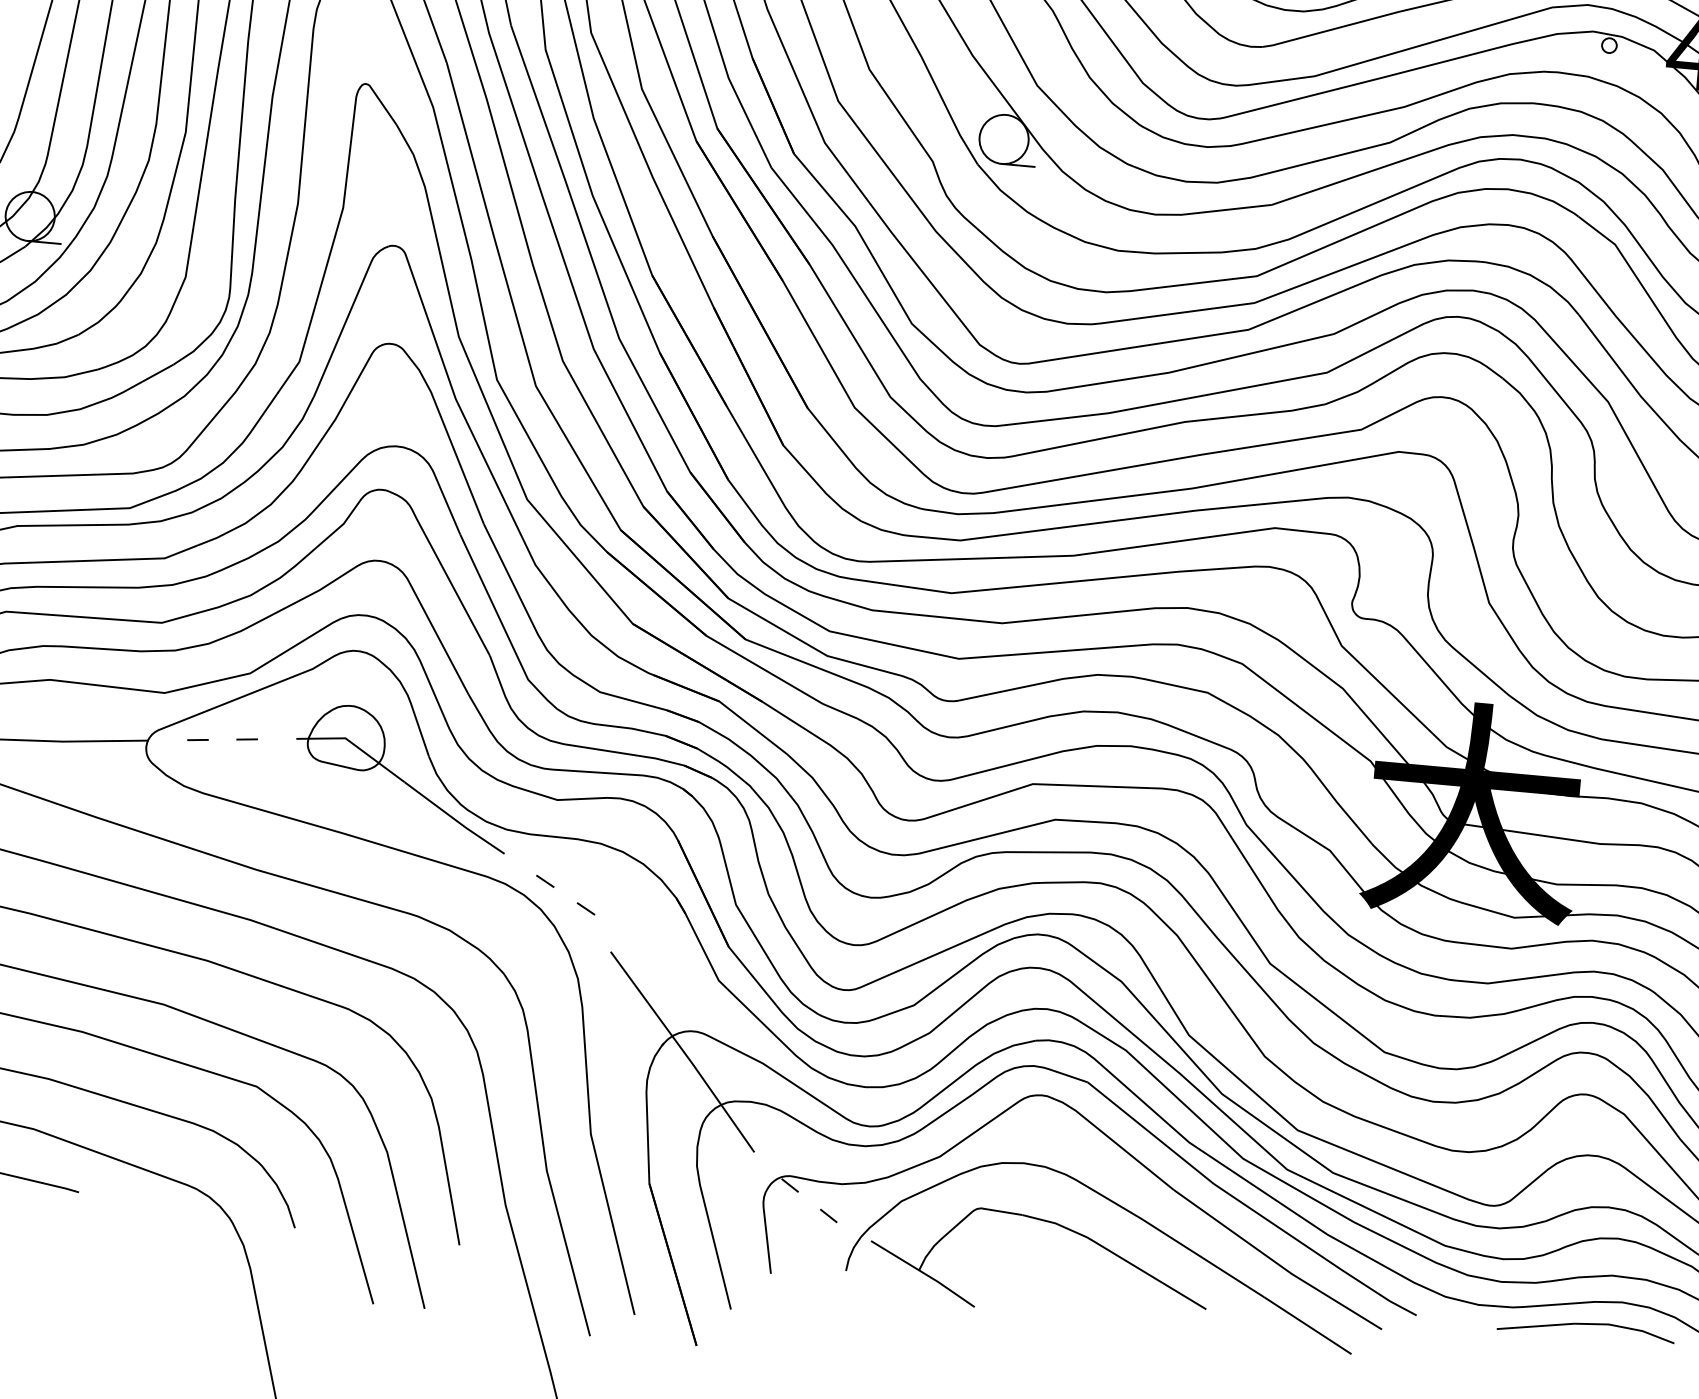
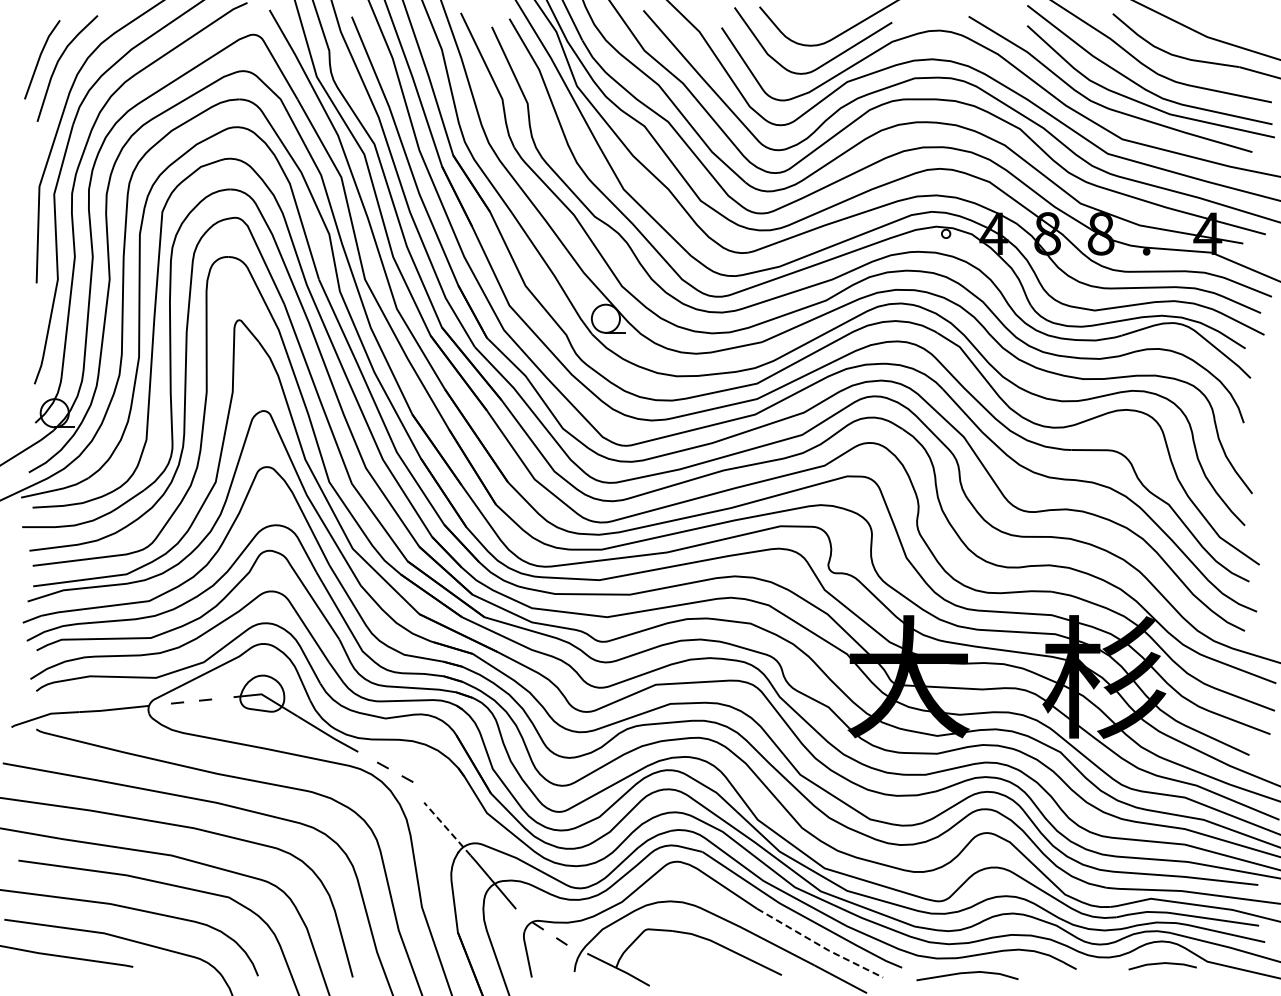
line: (647, 1001) -> (447, 828), solid -> dashed
line: (1276, 1263) -> (819, 945), solid -> dashed
line: (1586, 1325) -> (967, 973), moved

